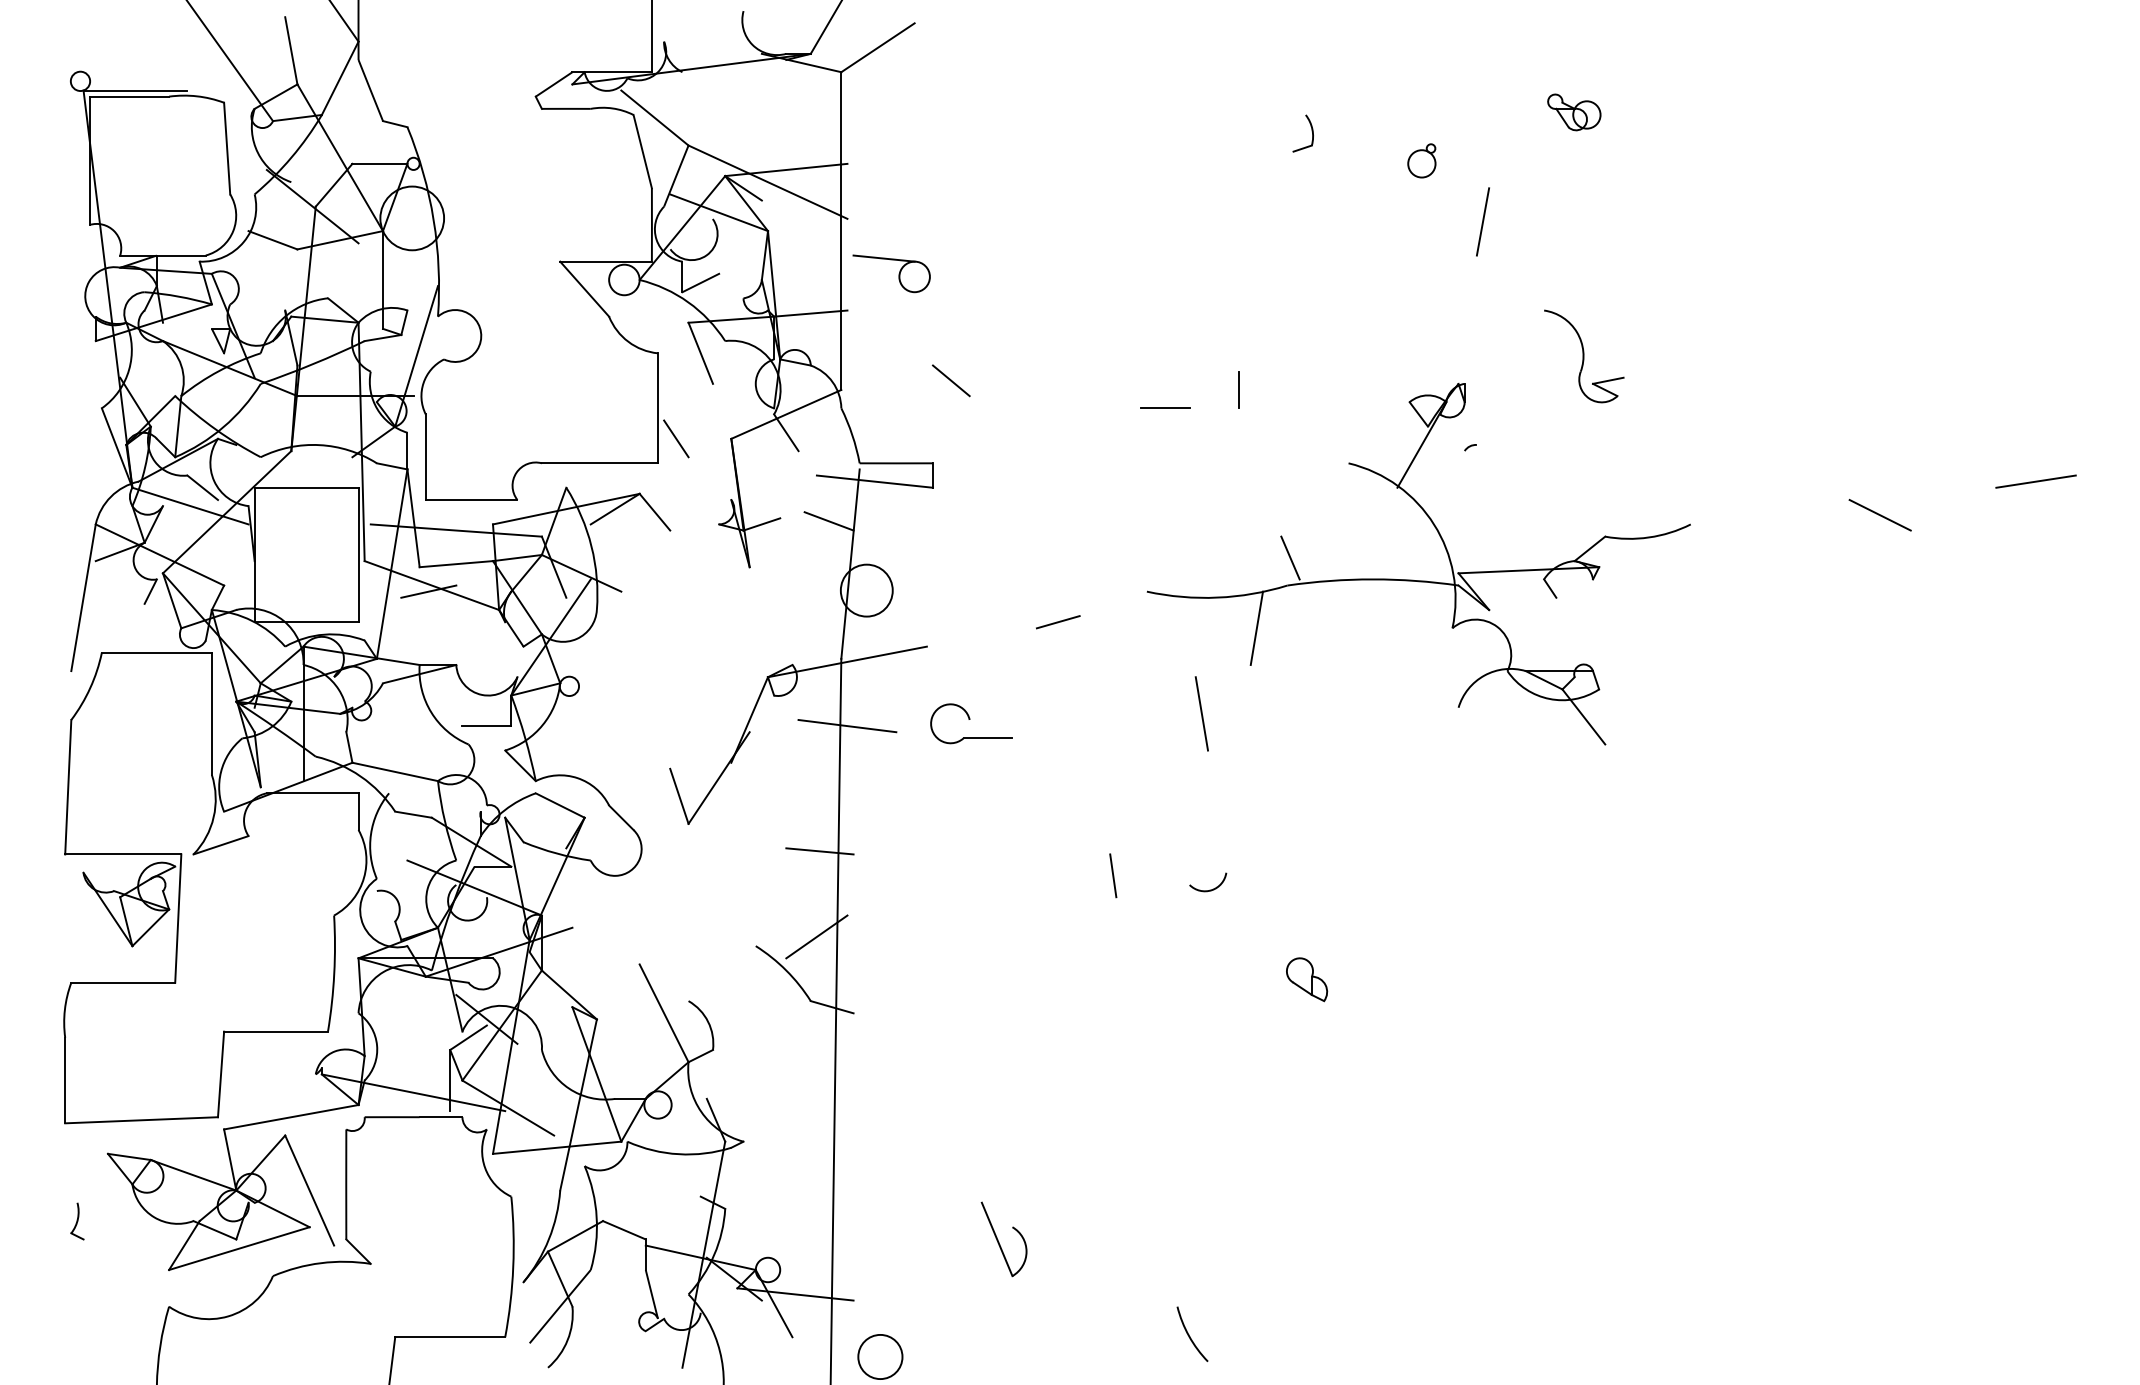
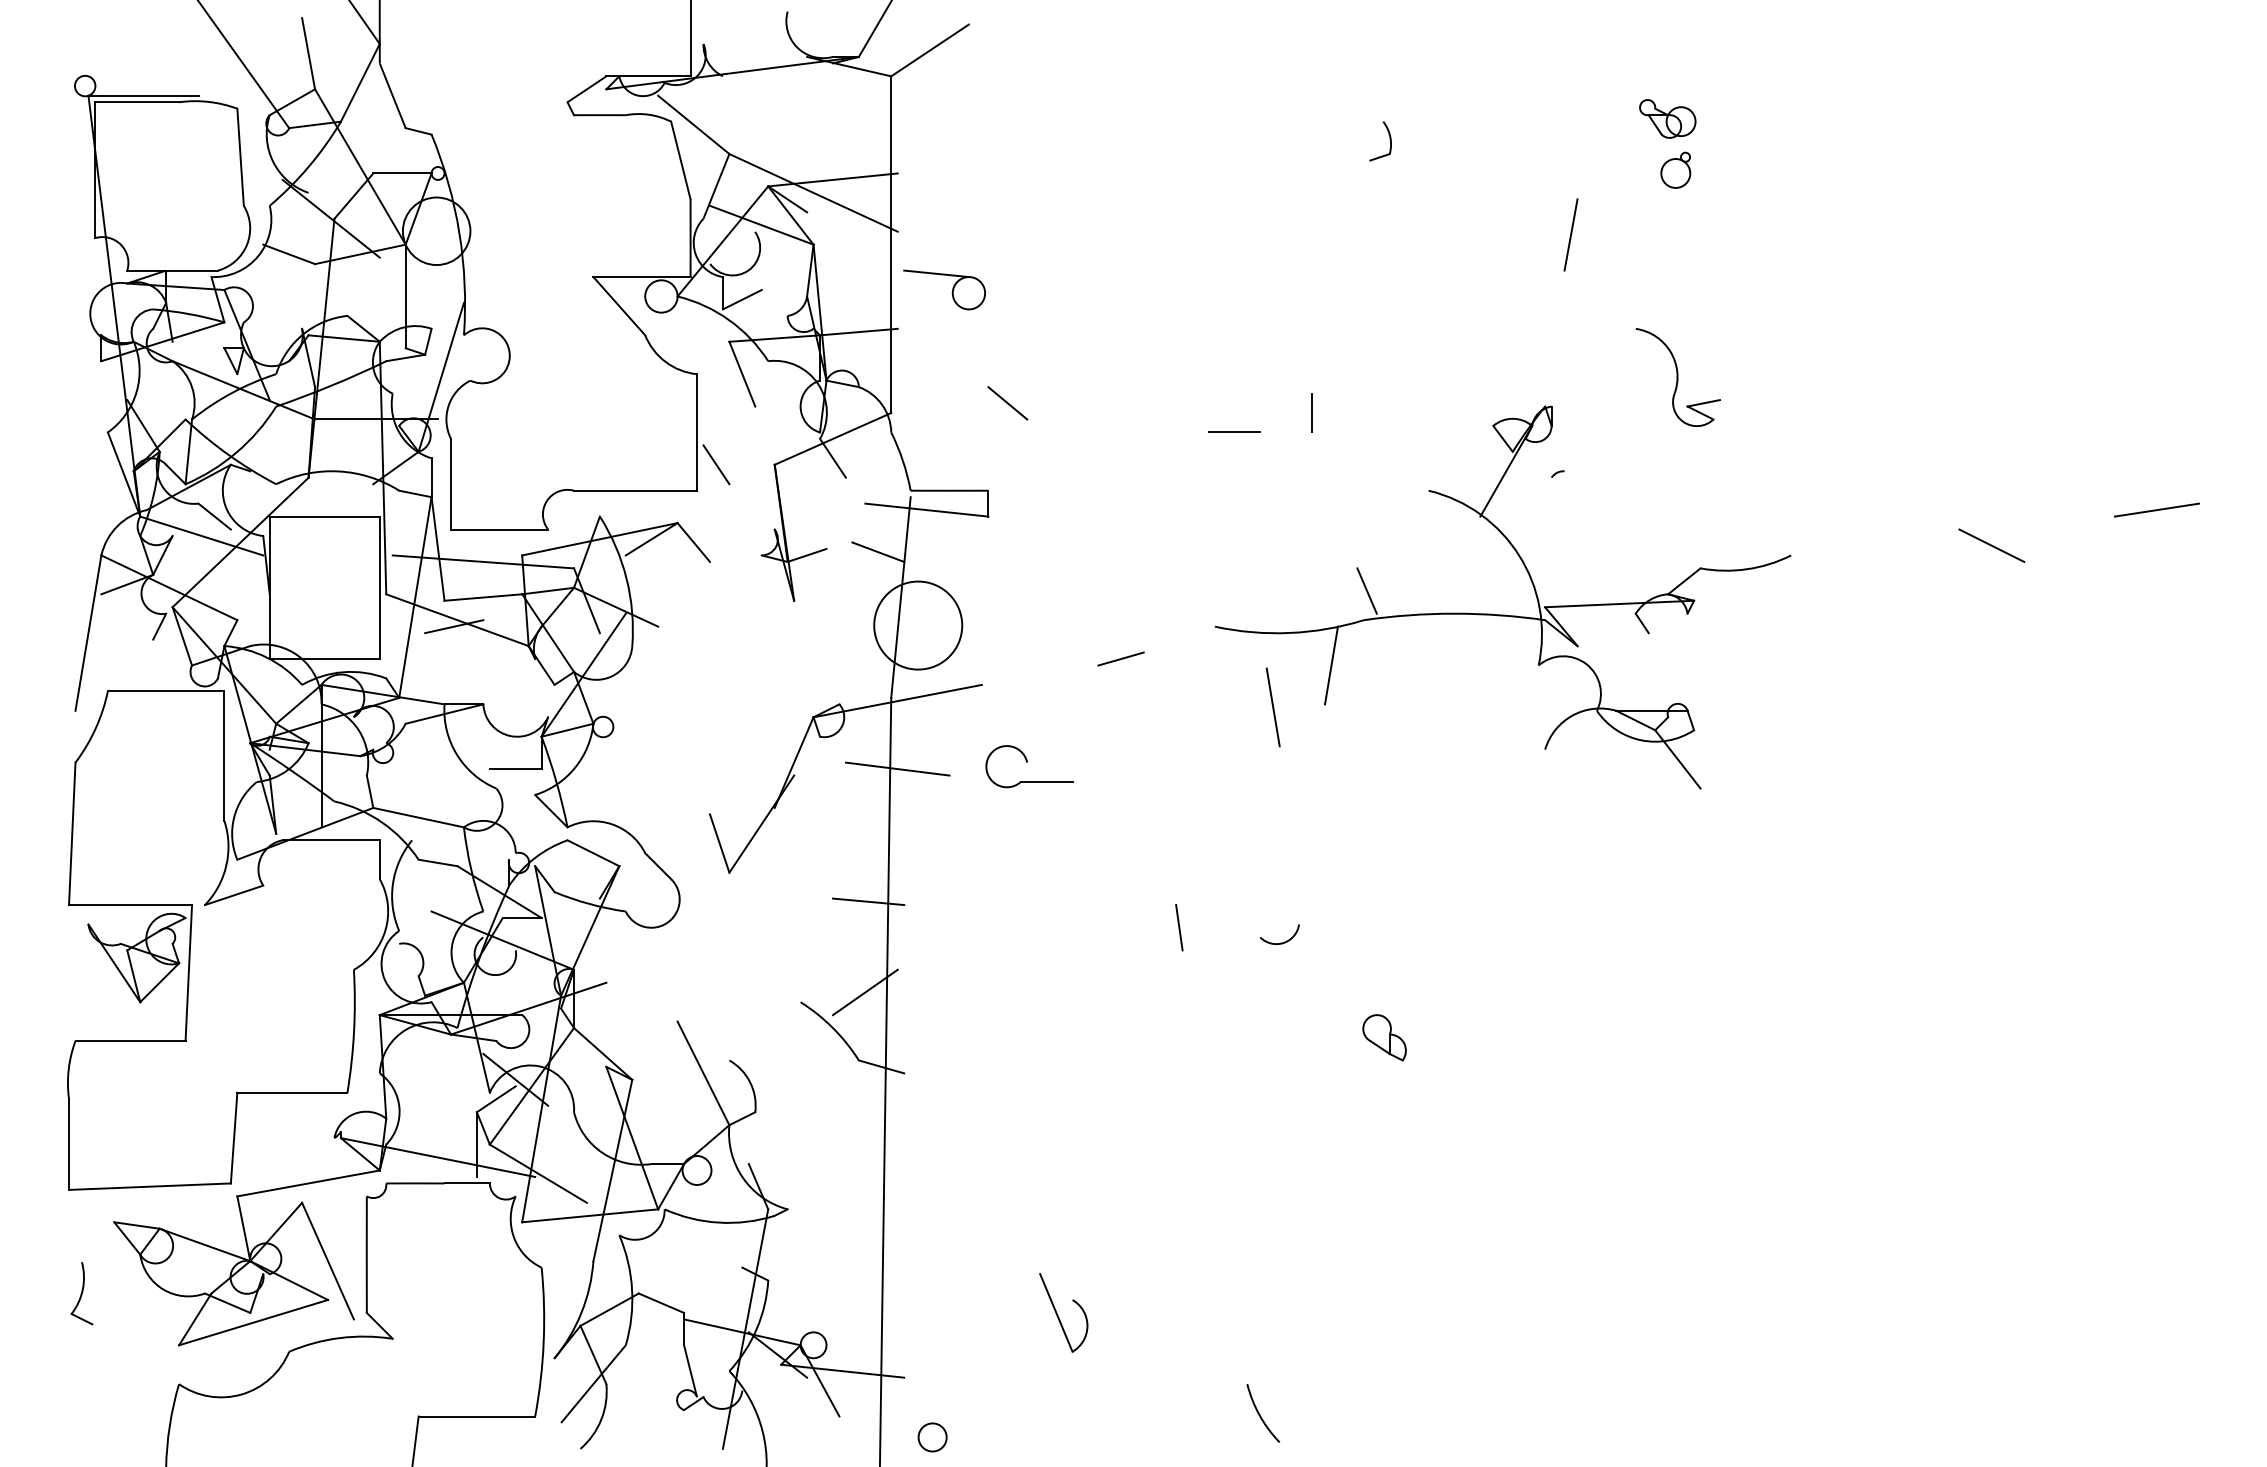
part: (1421, 160) -> (1675, 169), moved
circle: (866, 590) -> (917, 625), size x1.6
line: (1201, 713) -> (1272, 707), moved
part: (77, 1221) -> (82, 1293), size x1.6
circle: (880, 1356) -> (932, 1436), size x0.6

